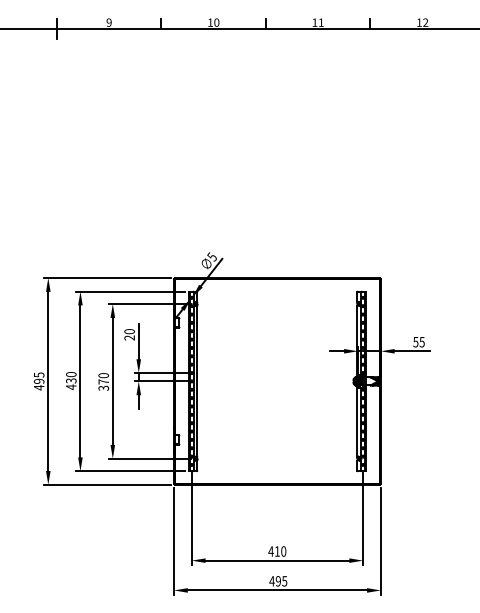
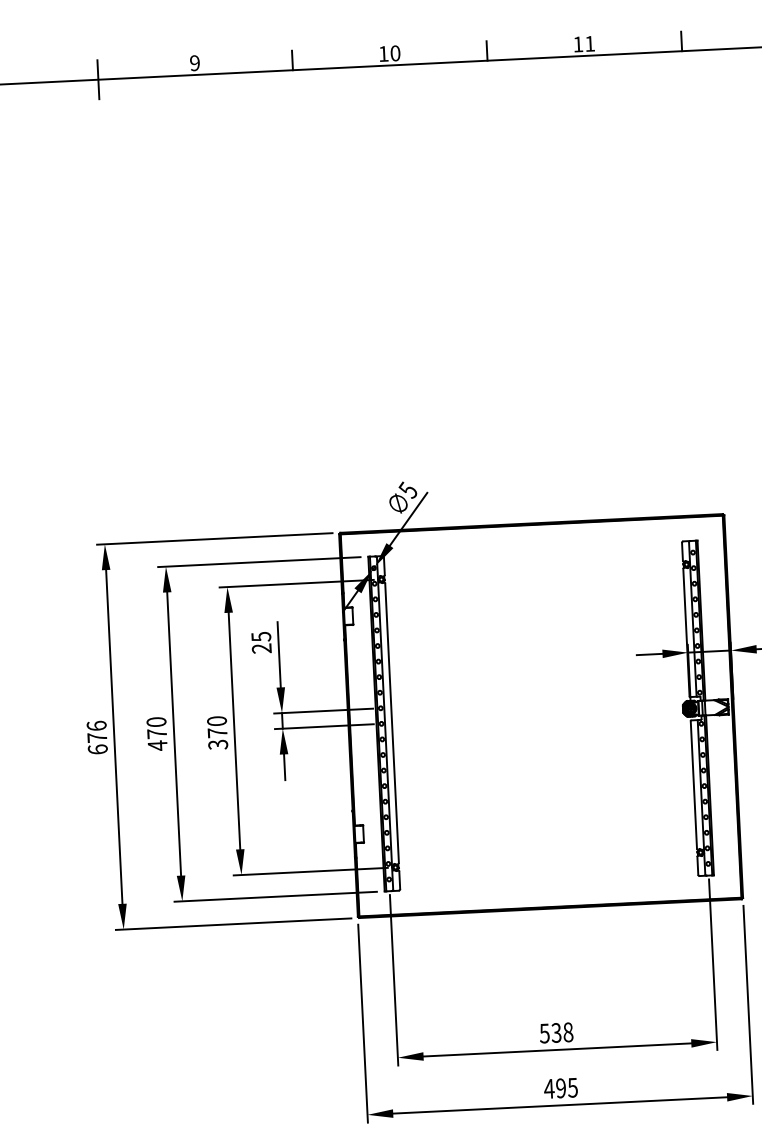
text: (129, 331) -> (260, 636), 20 -> 25
text: (71, 380) -> (157, 733), 430 -> 470
text: (38, 381) -> (96, 738), 495 -> 676
text: (277, 551) -> (556, 1032), 410 -> 538

